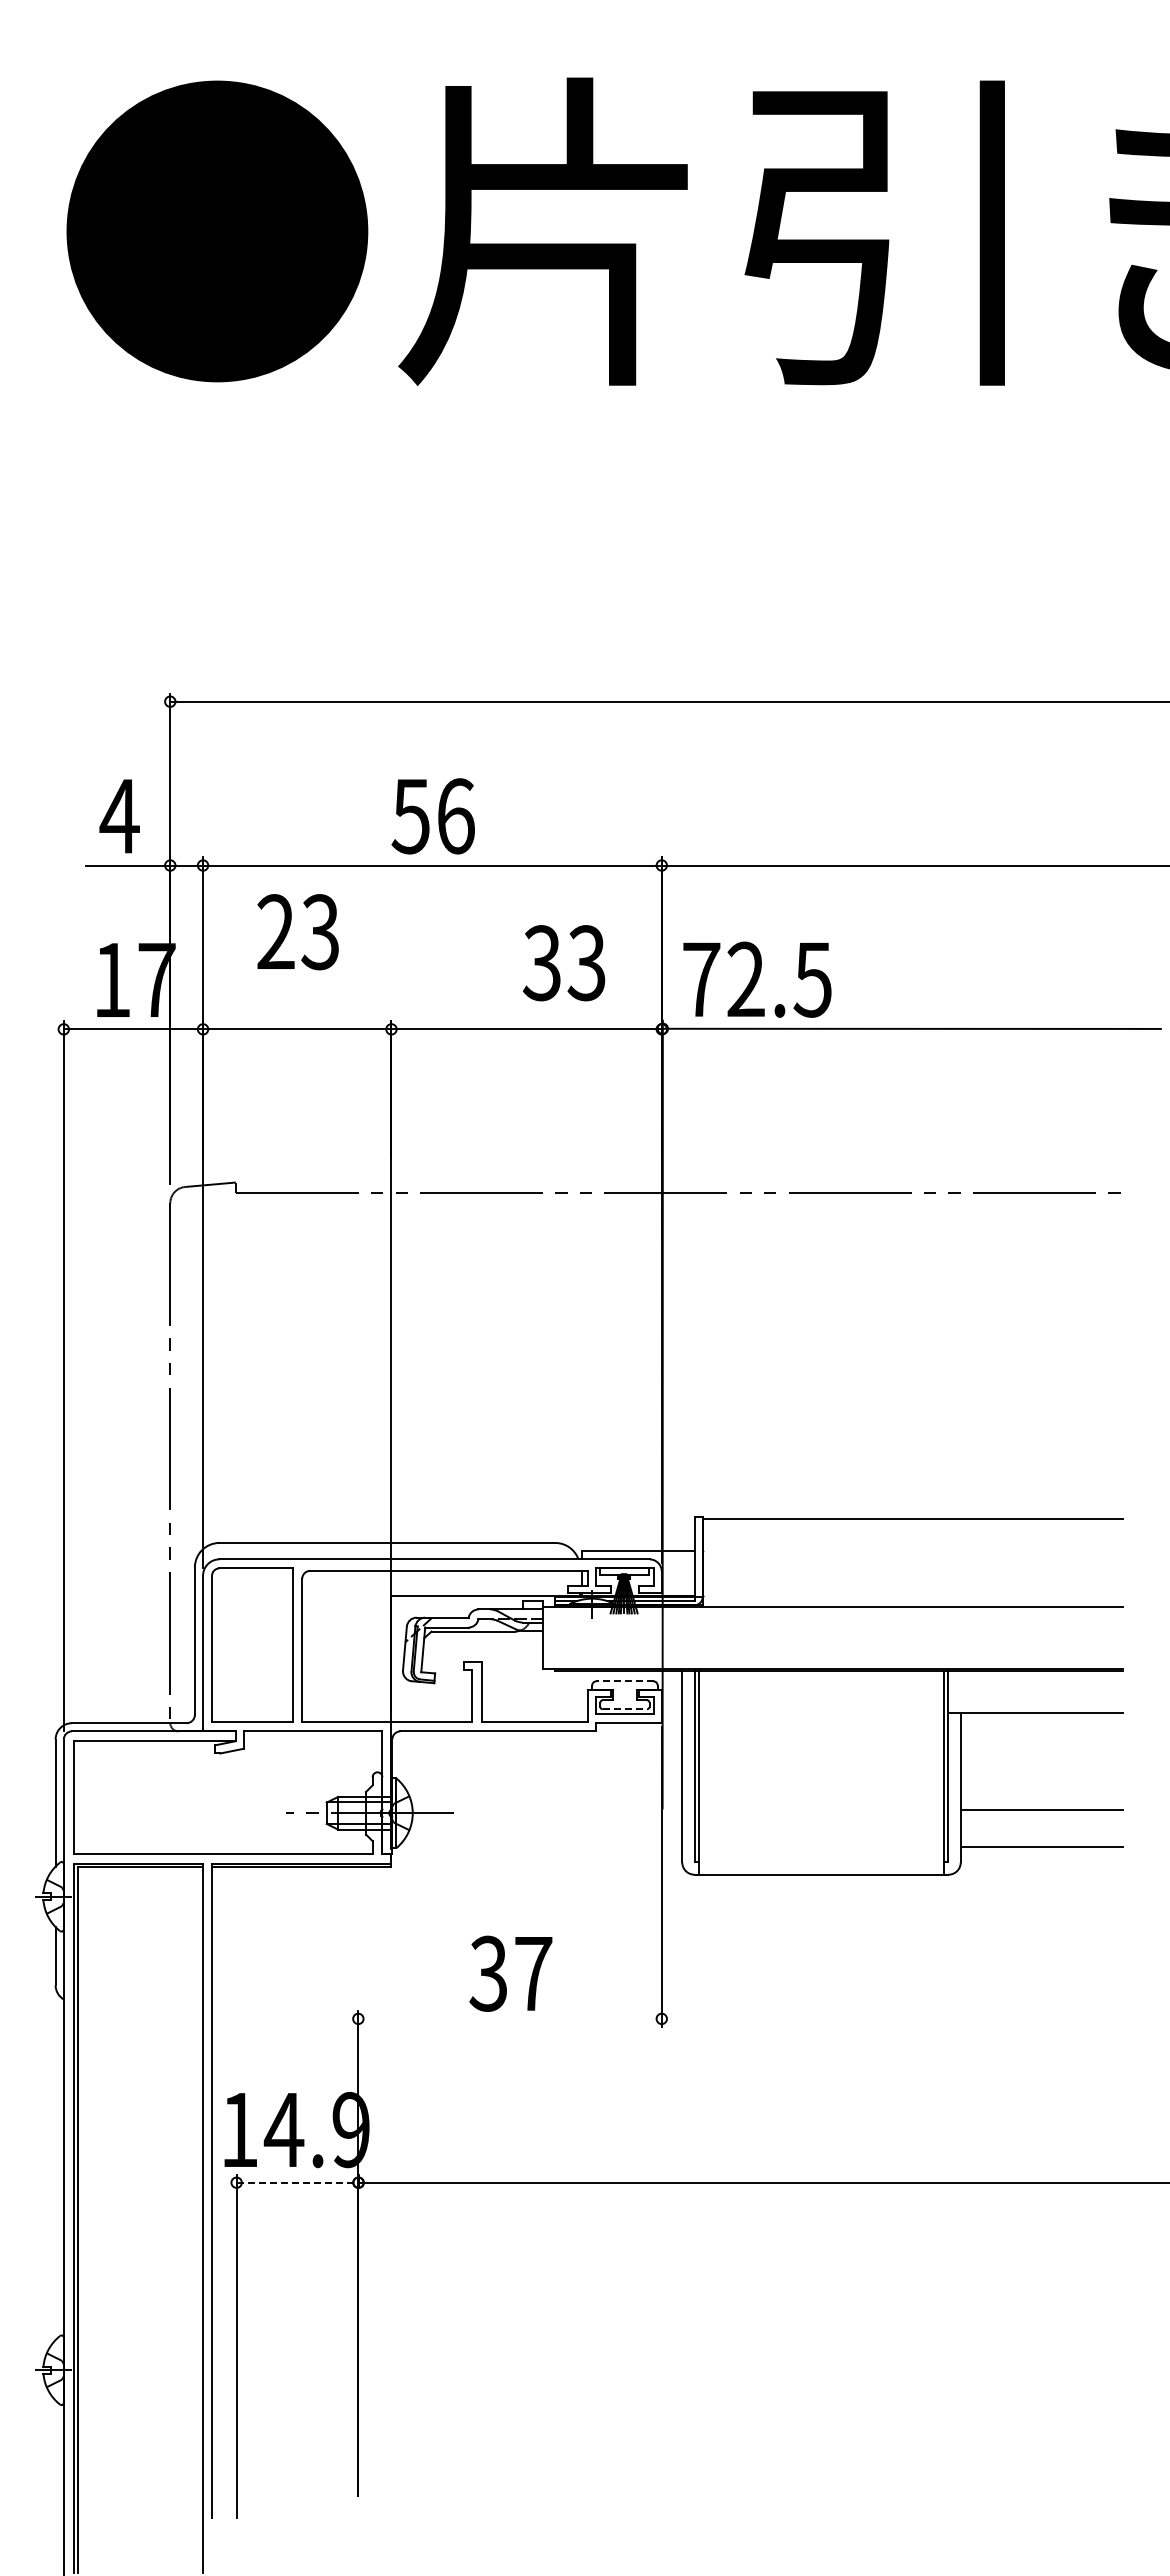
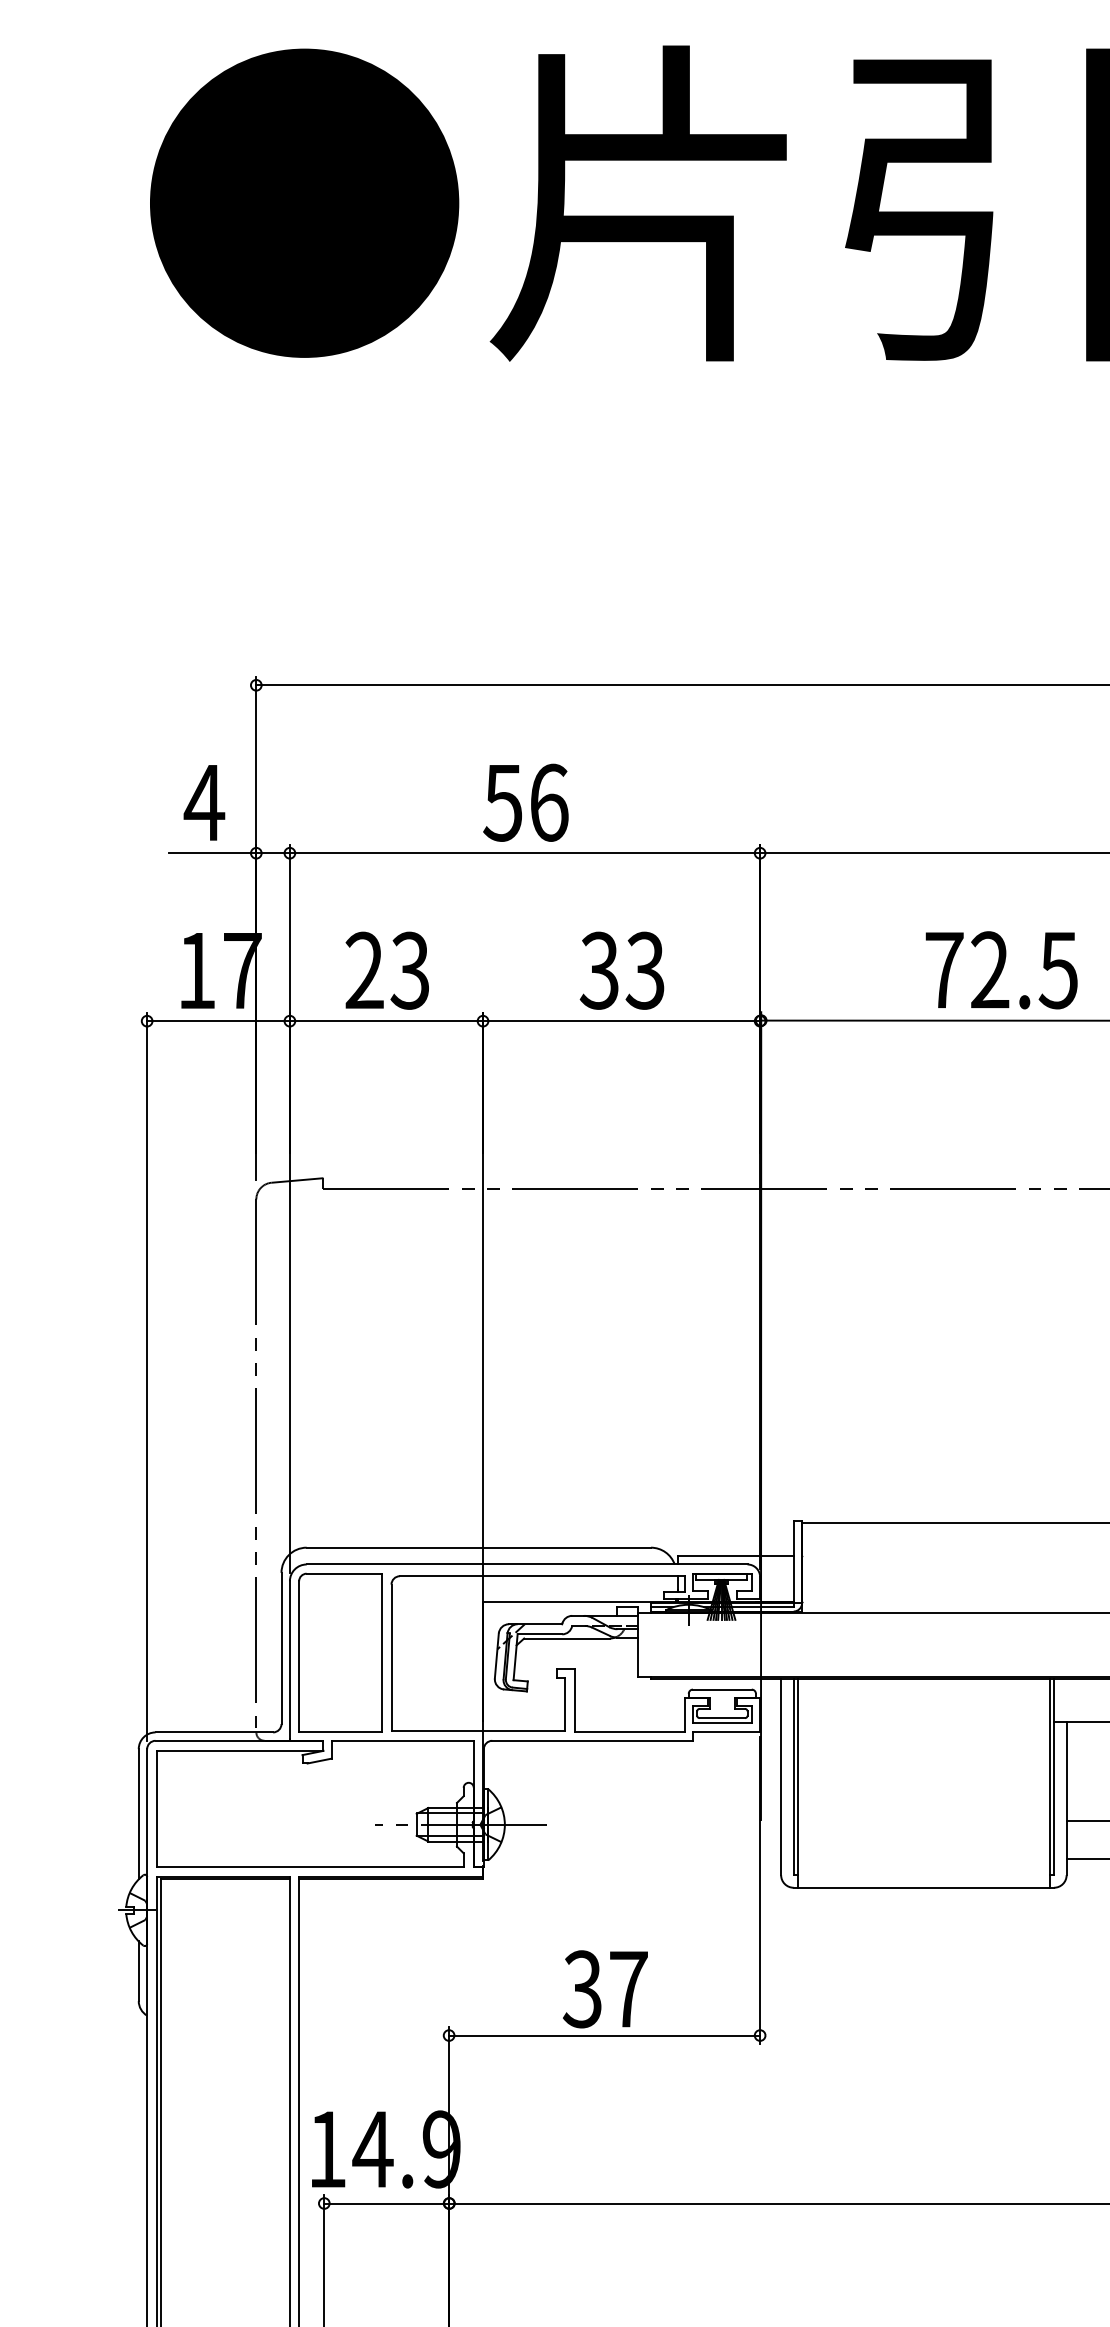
text: (297, 932) -> (386, 971), moved
text: (564, 963) -> (622, 971), moved
text: (757, 979) -> (1001, 970), moved
line: (624, 1681) -> (721, 1689), dashed -> solid
line: (625, 1709) -> (722, 1718), dashed -> solid
line: (509, 2018) -> (604, 2035), added
line: (298, 2182) -> (387, 2203), dashed -> solid

